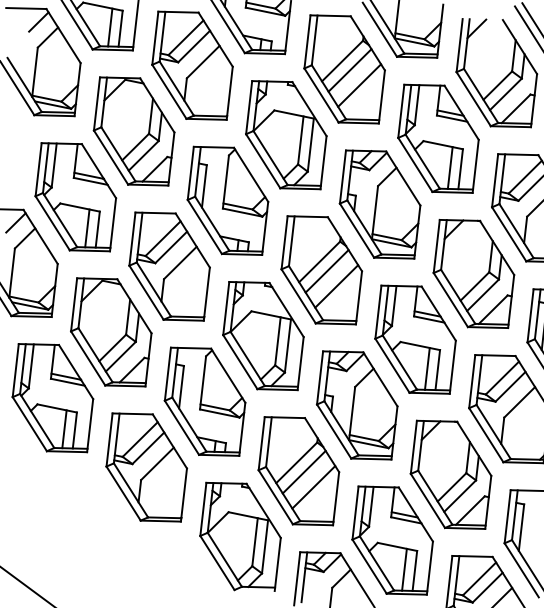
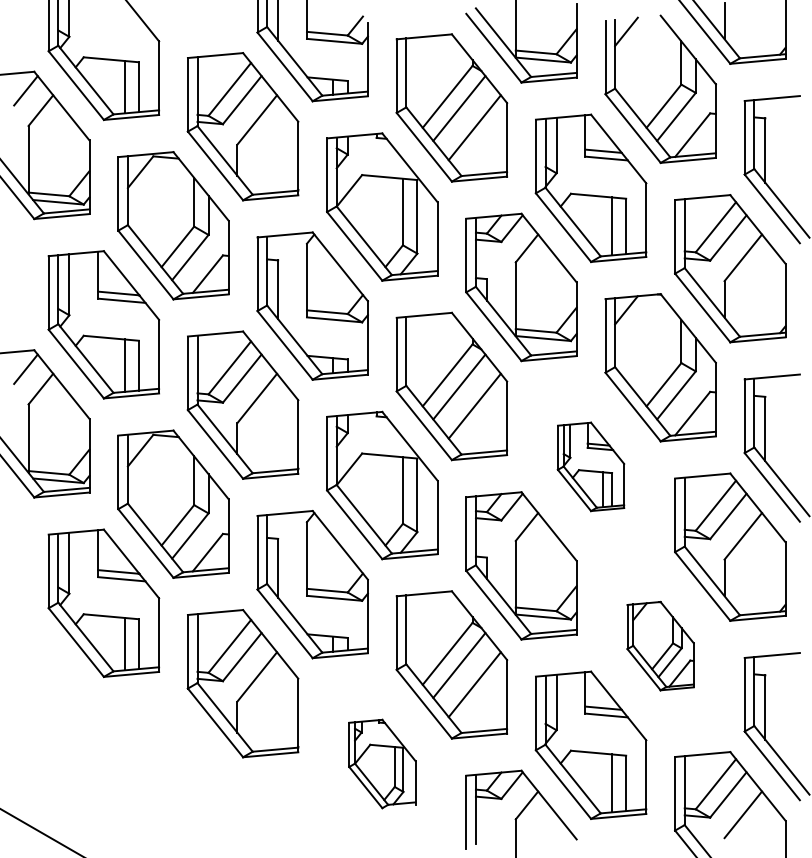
part: (415, 339) -> (590, 466), size x0.6
part: (450, 474) -> (660, 645), size x0.6
part: (240, 536) -> (382, 763), size x0.6

